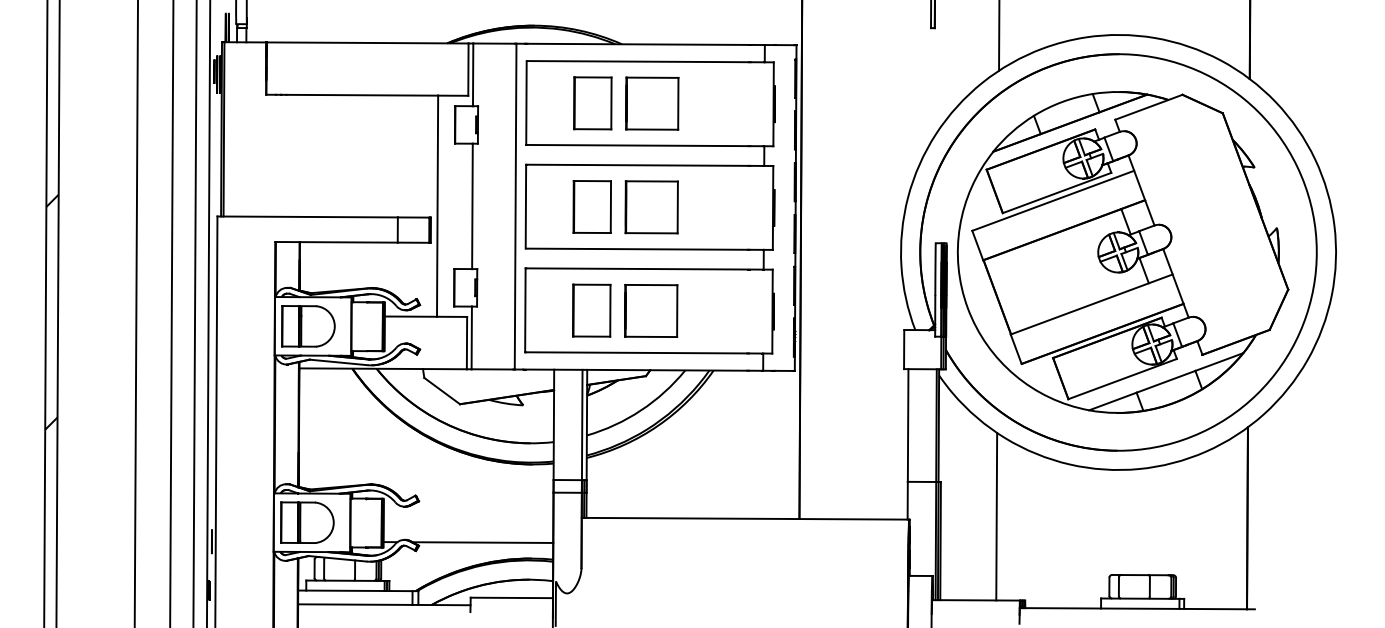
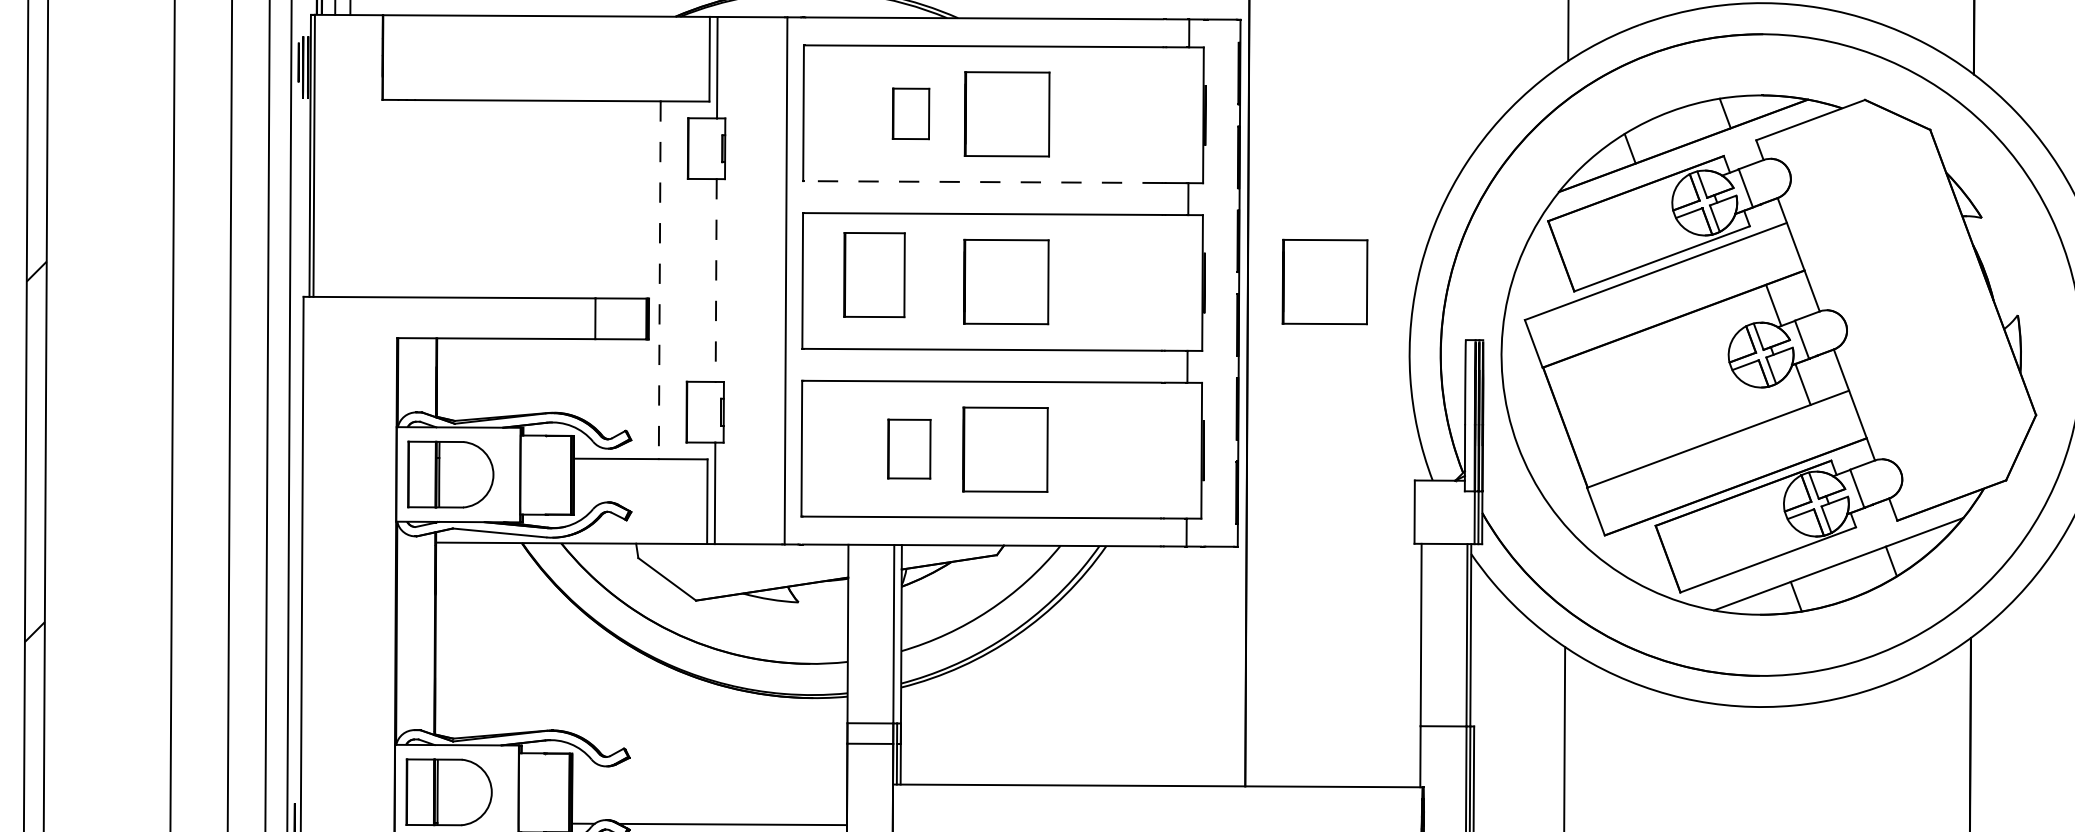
part: (592, 103) -> (910, 114), size x0.6
line: (637, 145) -> (983, 181), solid -> dashed
line: (437, 206) -> (659, 280), solid -> dashed
line: (472, 206) -> (716, 280), solid -> dashed
part: (591, 206) -> (873, 274), moved
part: (848, 207) -> (1324, 282), added
part: (591, 310) -> (908, 448), size x0.7

